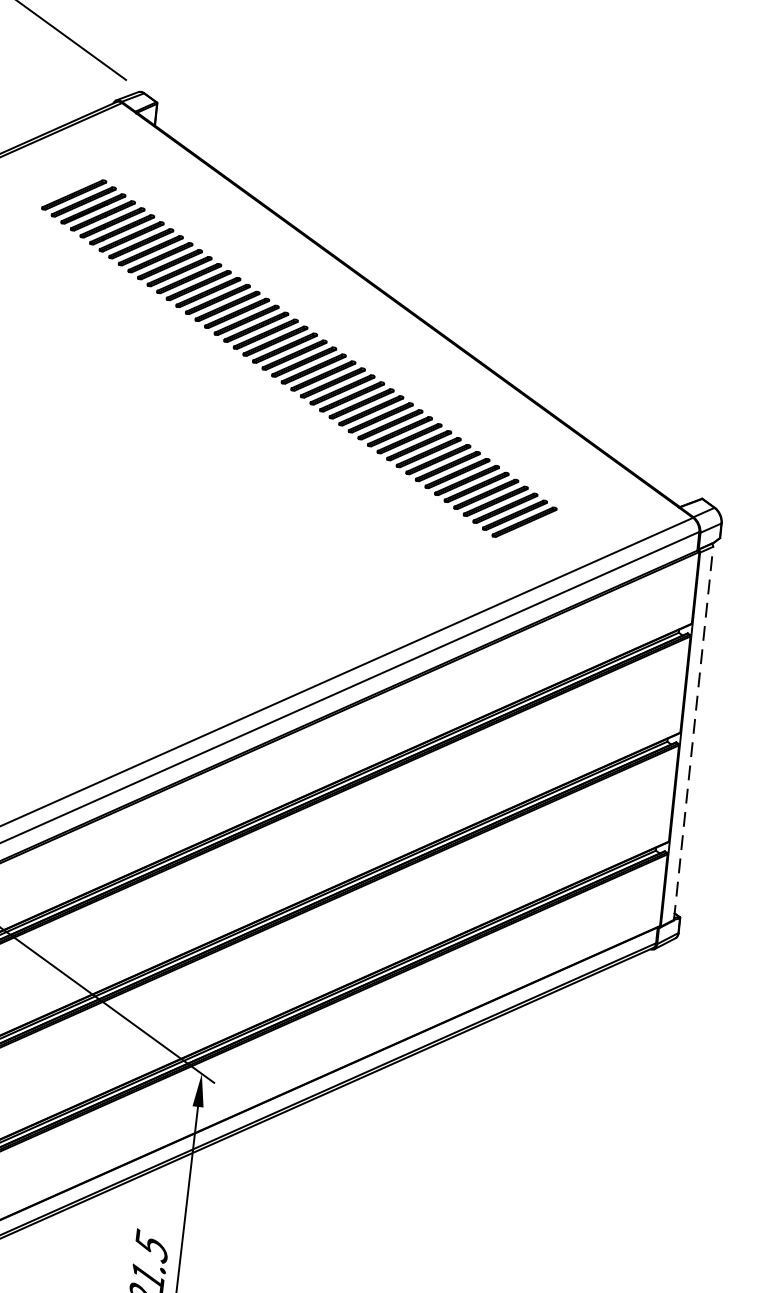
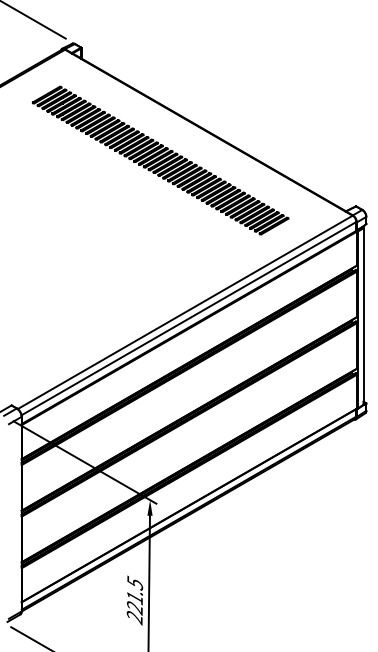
line: (693, 733) -> (363, 316), dashed -> solid

